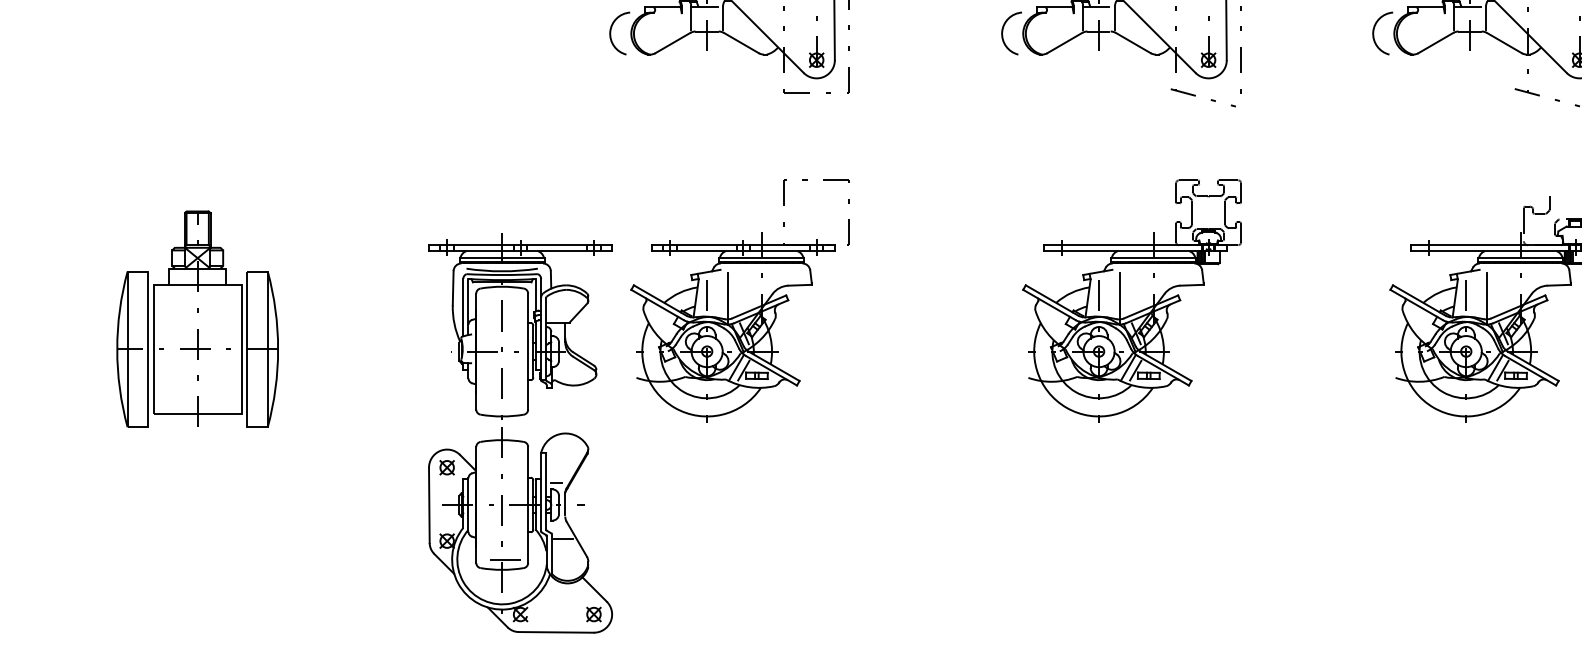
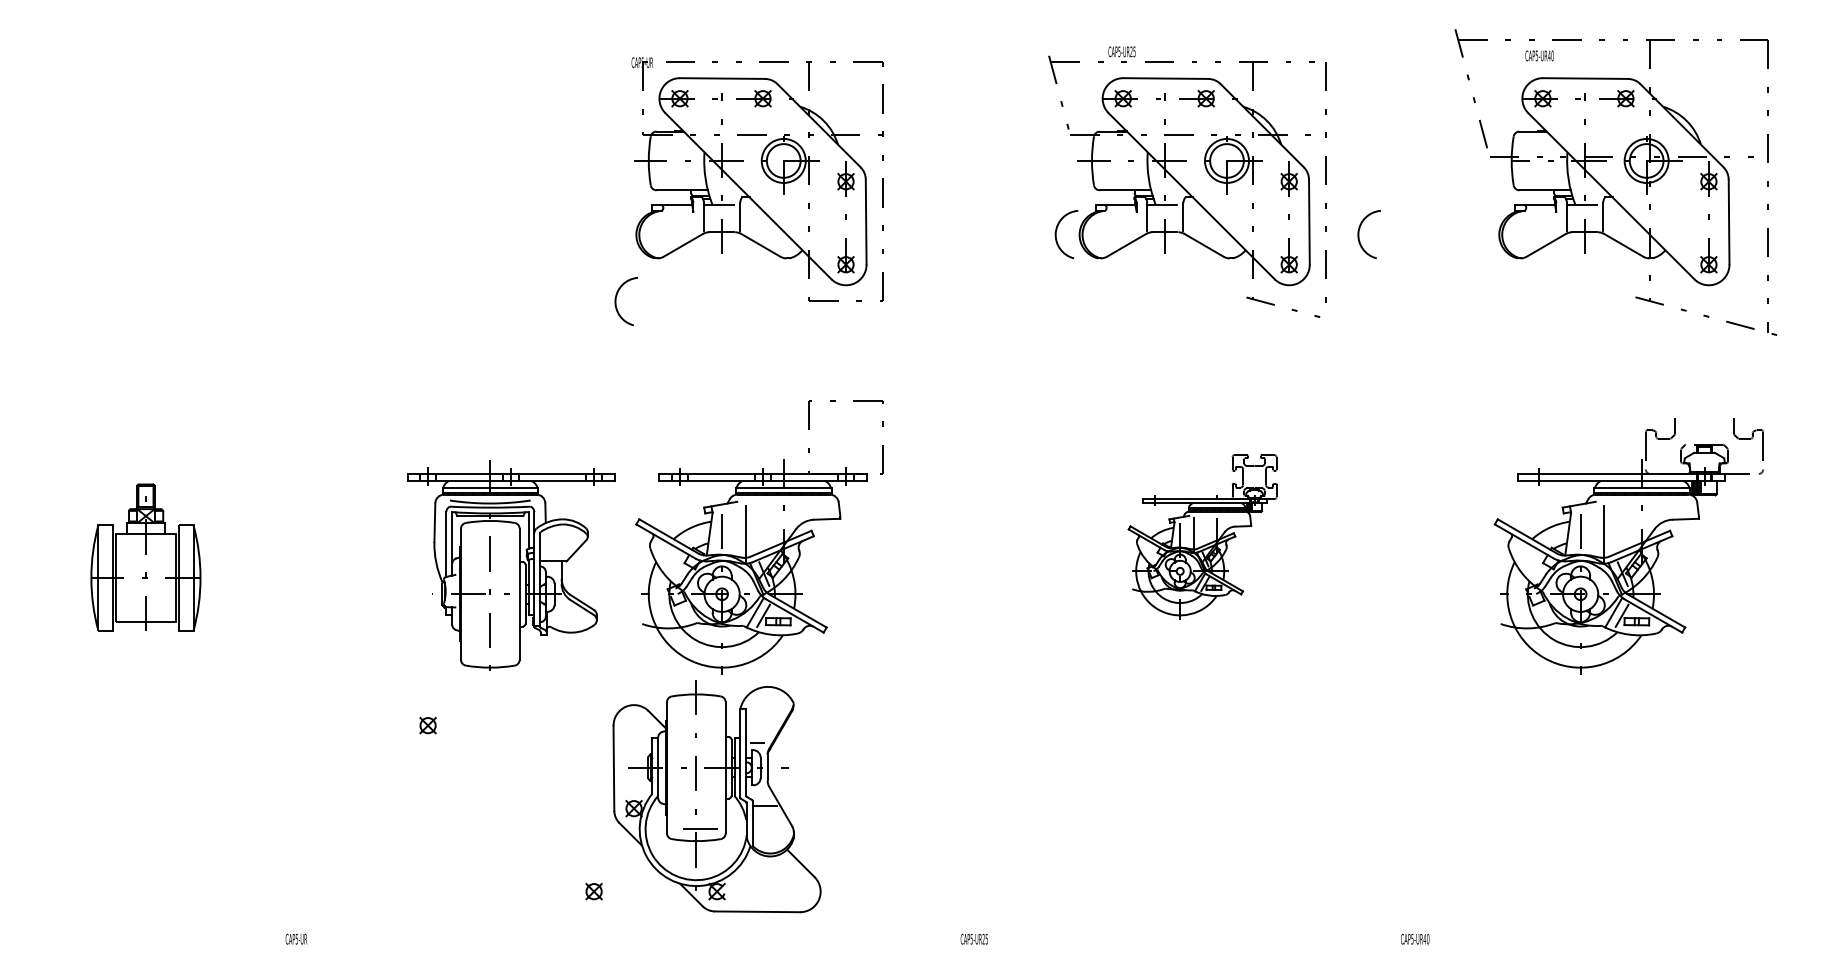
arc: (611, 33) -> (616, 301), moved
arc: (1374, 33) -> (1359, 234), moved
part: (1131, 300) -> (1202, 536), size x0.6
part: (197, 319) -> (145, 557), size x0.6
part: (520, 530) -> (716, 796), moved

